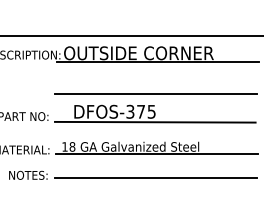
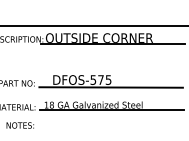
line: (156, 94) -> (112, 67), removed
text: (130, 110) -> (93, 79), DFOS-375 -> DFOS-575
line: (156, 178) -> (112, 127), removed

